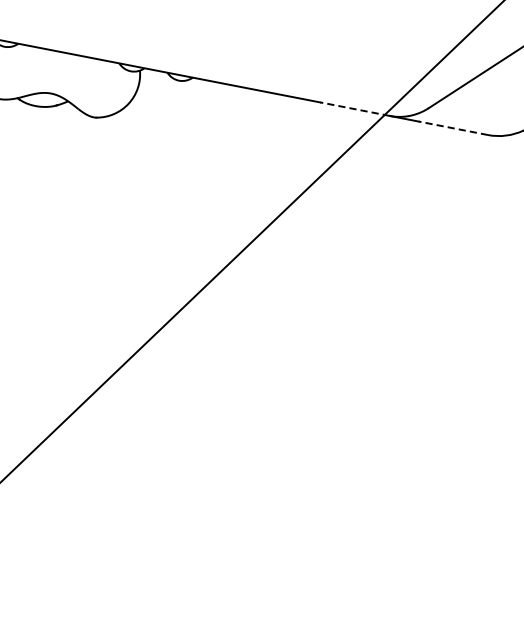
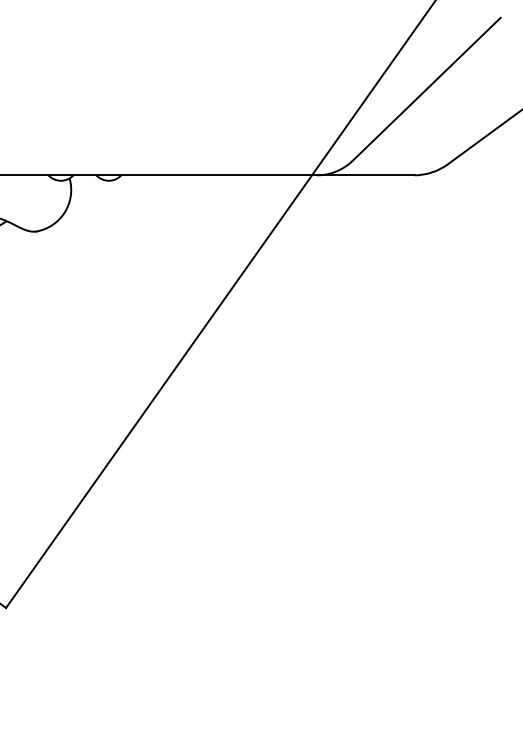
line: (354, 109) -> (282, 175), dashed -> solid
line: (452, 128) -> (379, 175), dashed -> solid

